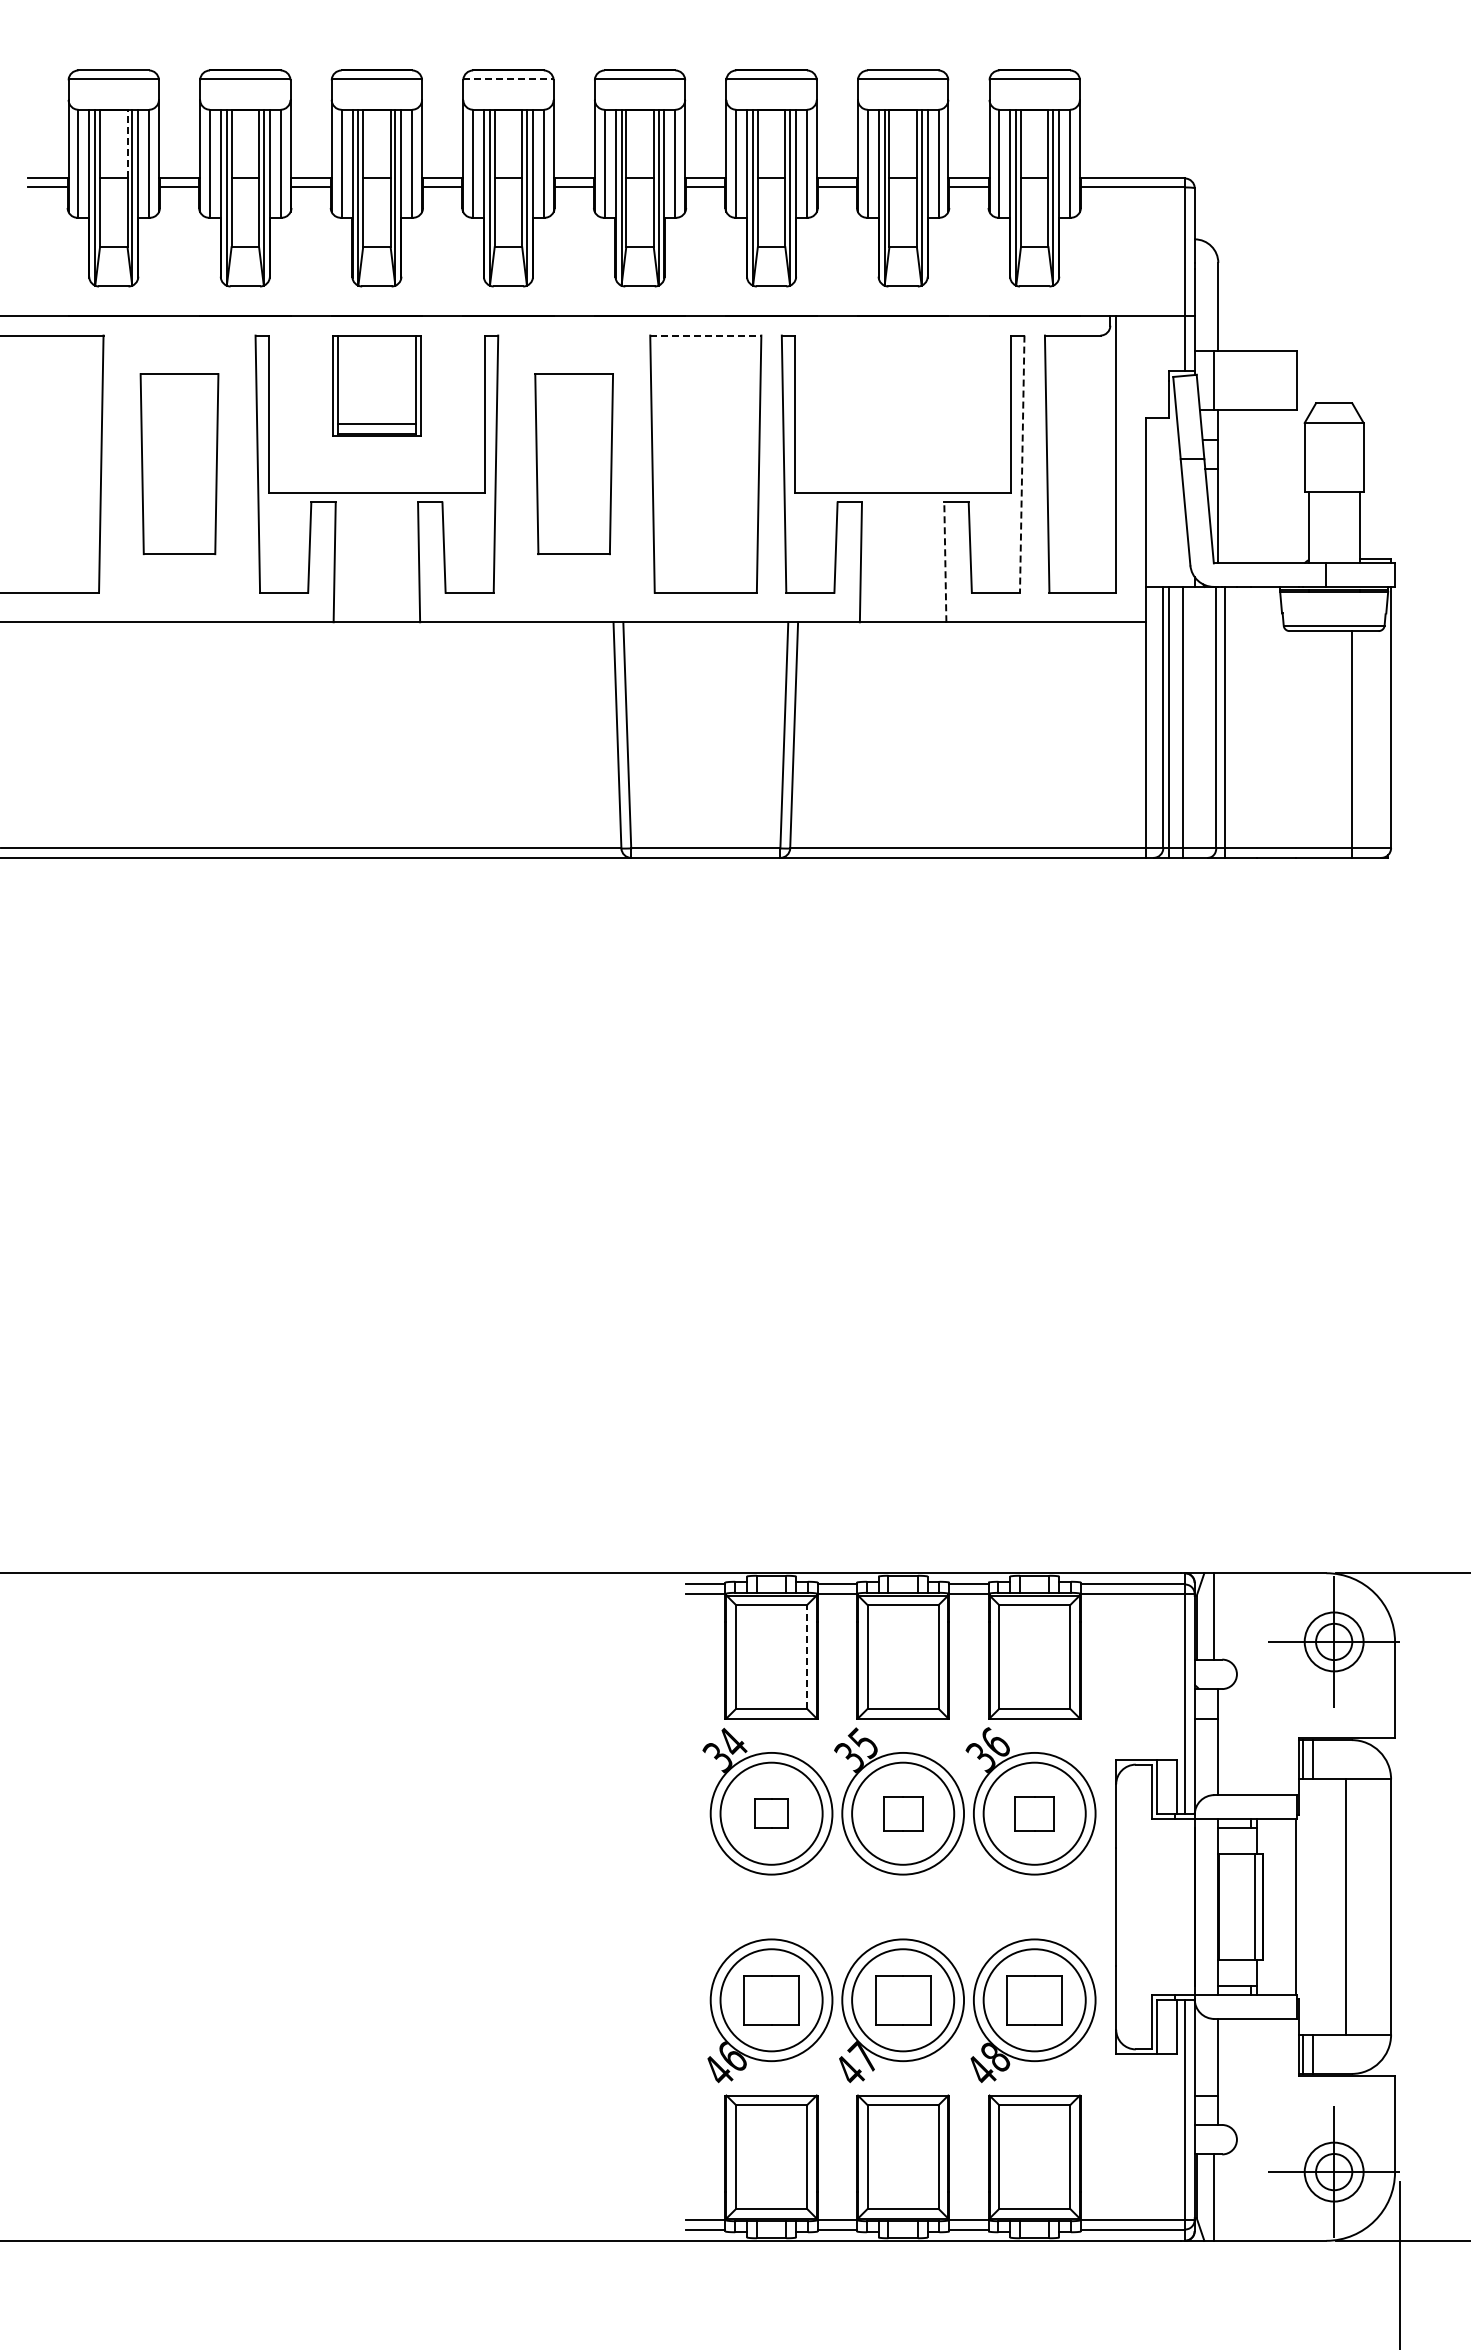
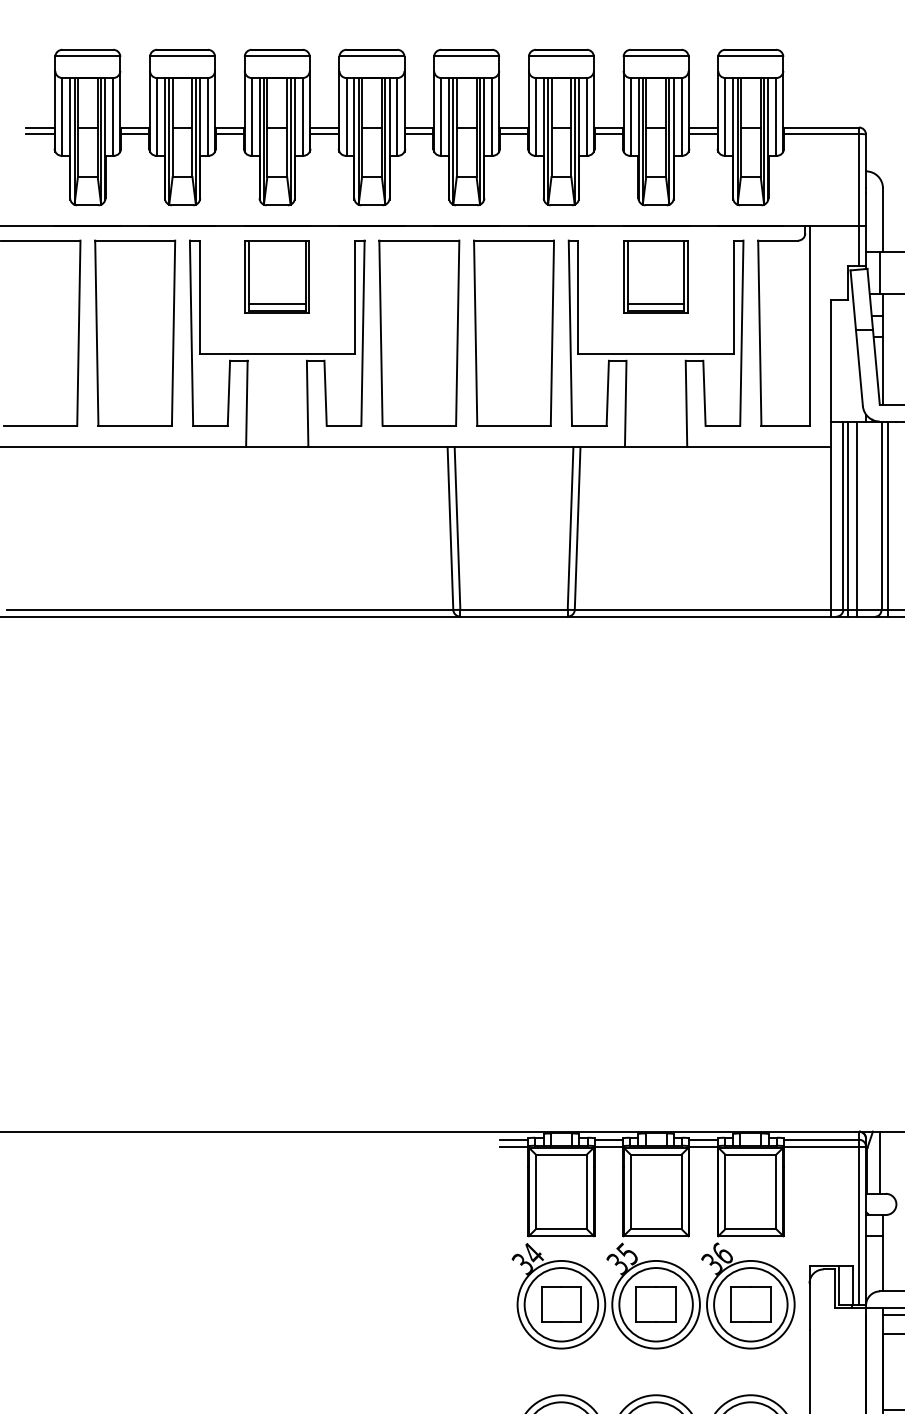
line: (508, 79) -> (372, 56), dashed -> solid
line: (127, 143) -> (97, 102), dashed -> solid
line: (705, 335) -> (513, 240), dashed -> solid
part: (902, 385) -> (655, 276), added
part: (179, 463) -> (135, 332), size x1.43
part: (573, 463) -> (418, 332), size x1.43
line: (1022, 464) -> (742, 333), dashed -> solid
line: (945, 562) -> (686, 403), dashed -> solid
line: (806, 1656) -> (586, 1191), dashed -> solid
part: (771, 1813) -> (561, 1304), size x1.67
part: (903, 1813) -> (656, 1304), size x1.43
part: (1034, 1813) -> (750, 1304), size x1.43

